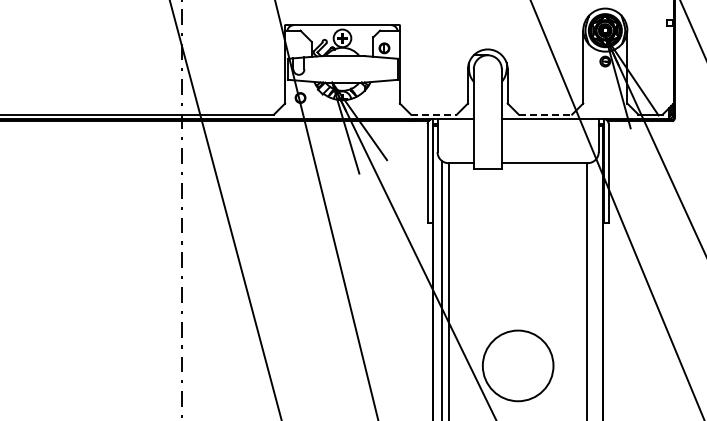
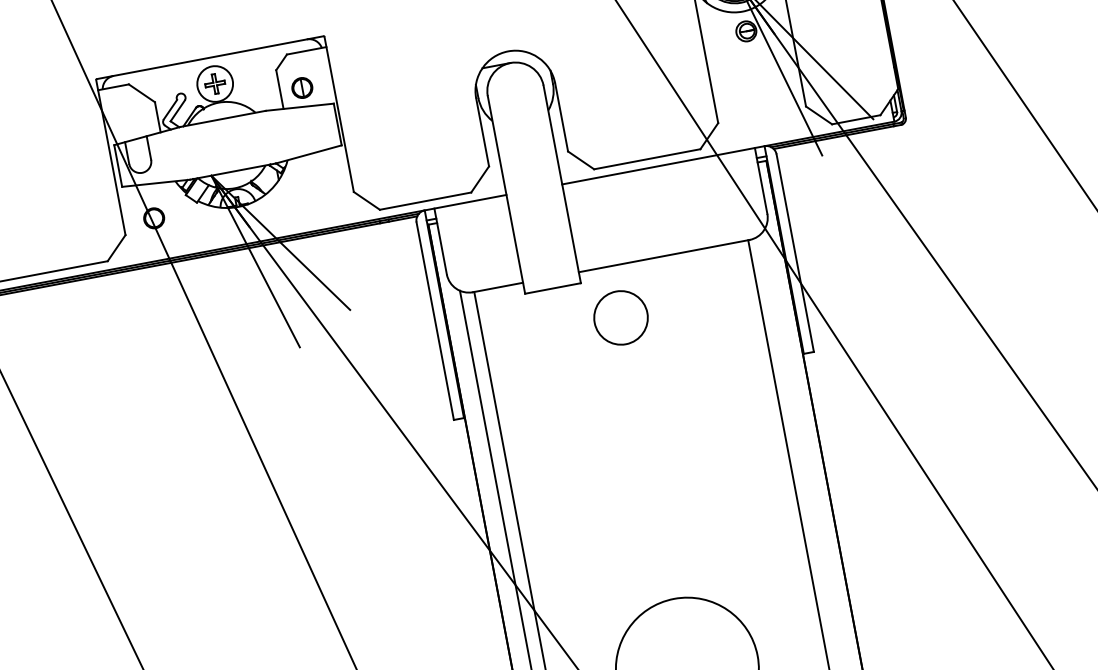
line: (433, 114) -> (424, 201), dashed -> solid
line: (545, 114) -> (647, 159), dashed -> solid
circle: (518, 189) -> (621, 318), added

